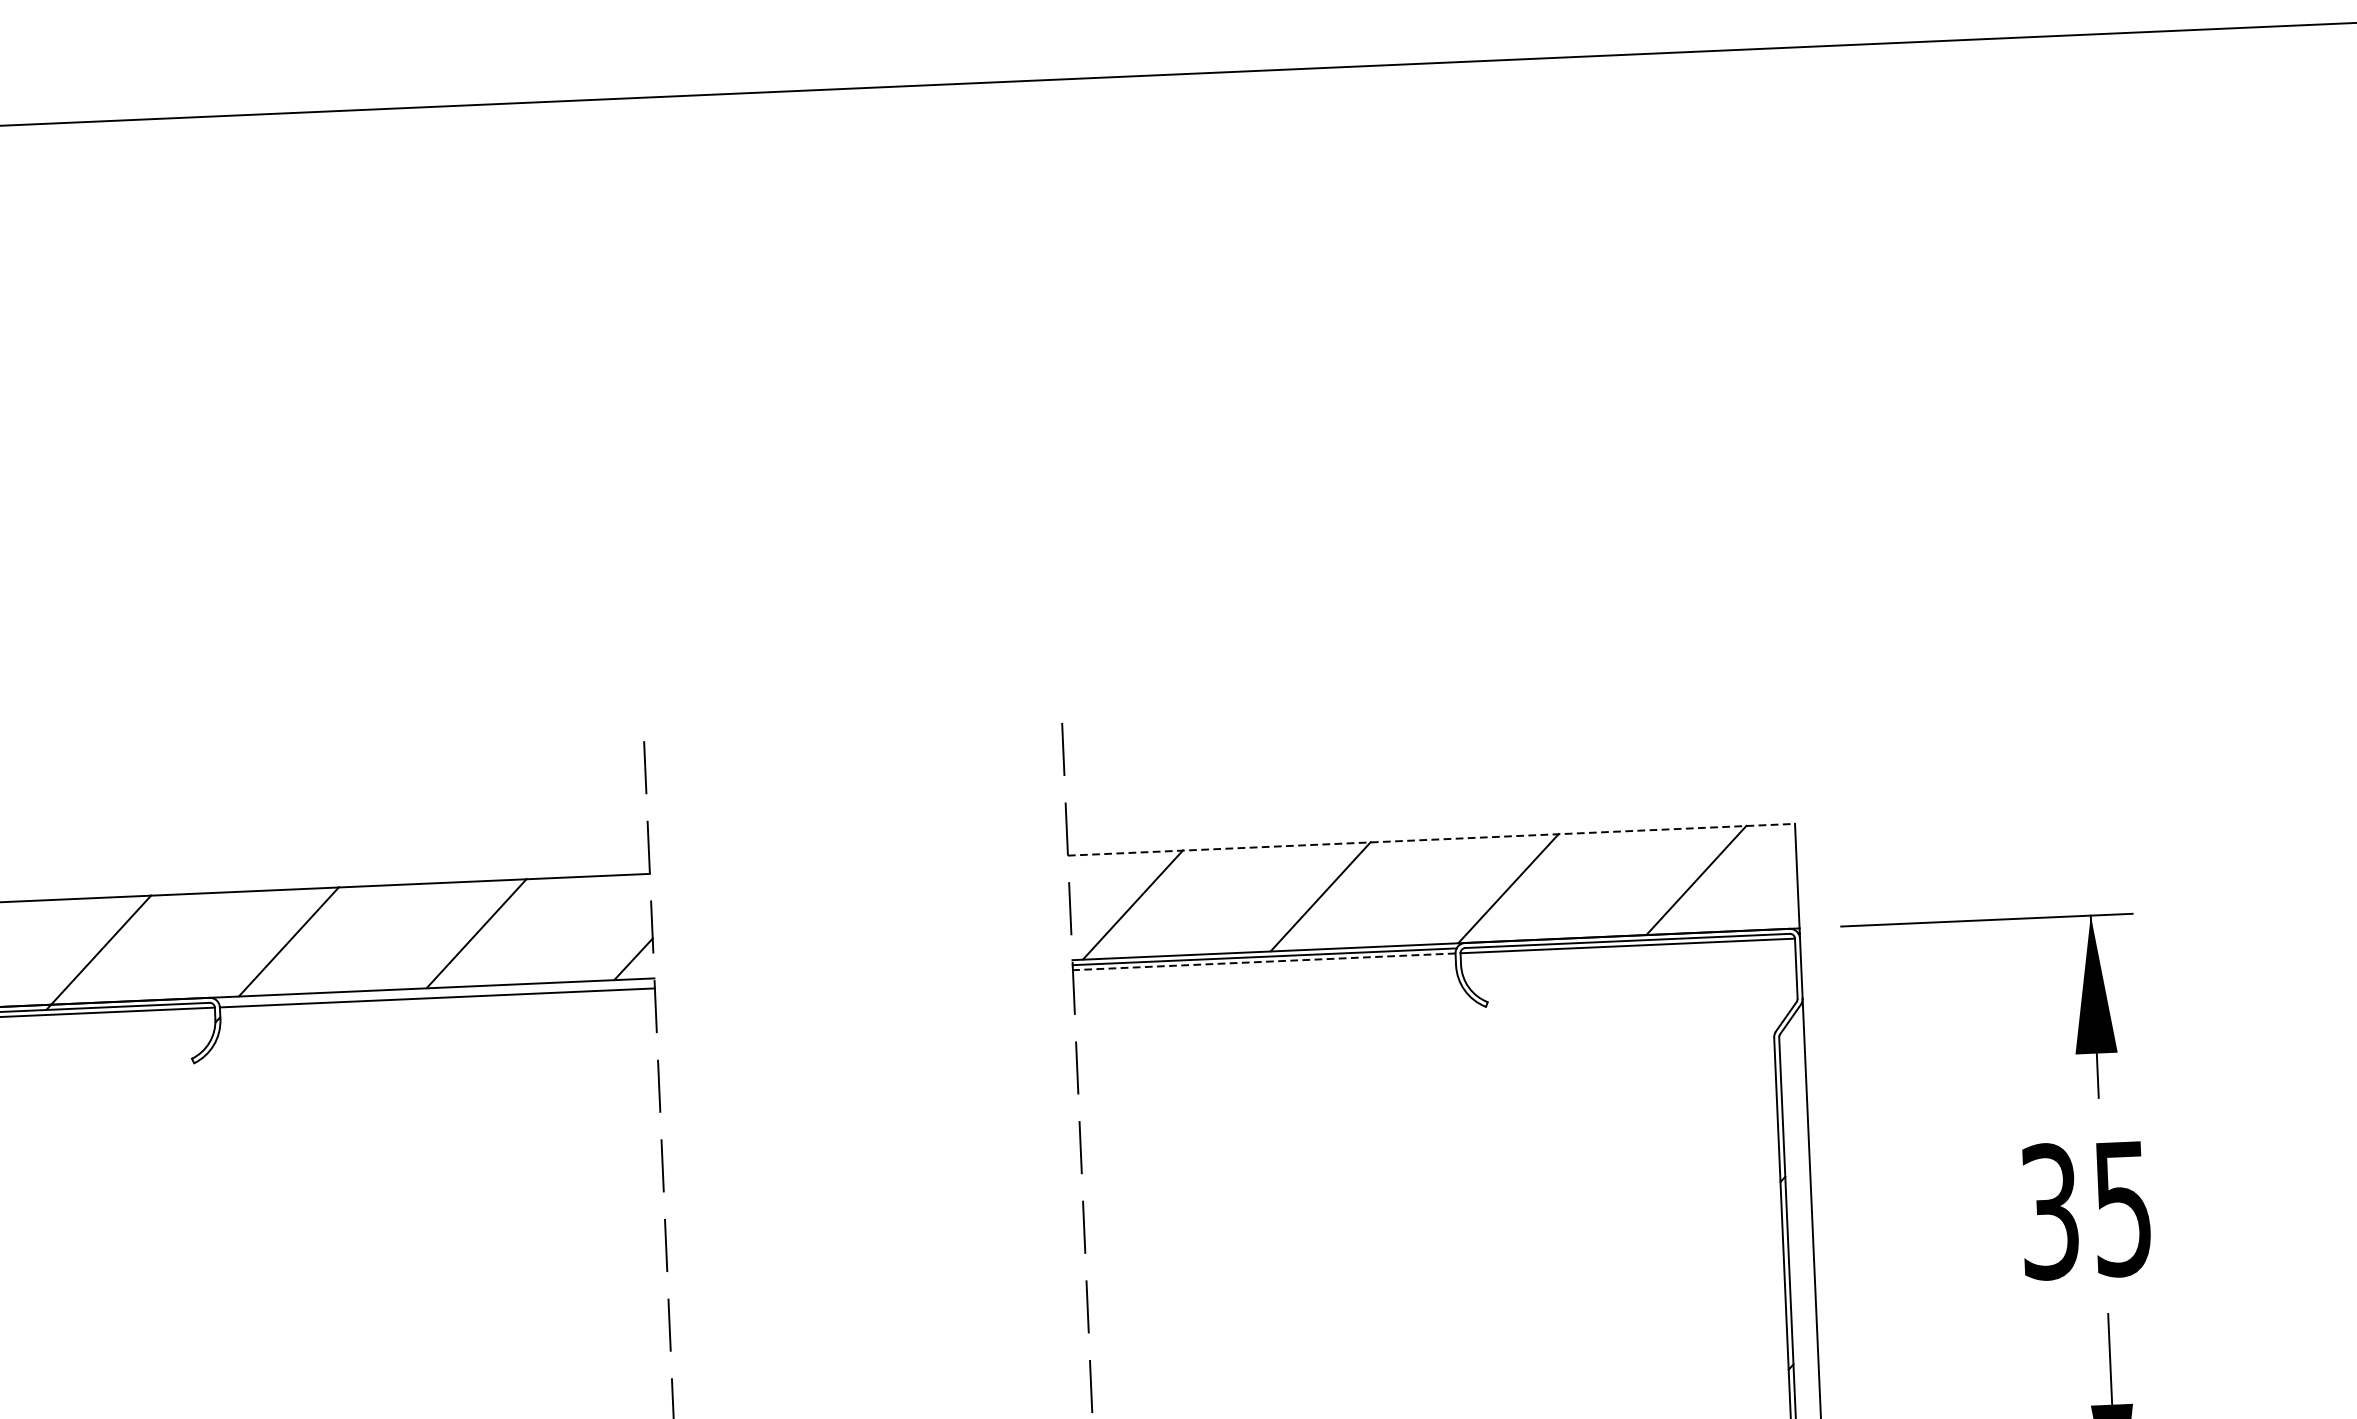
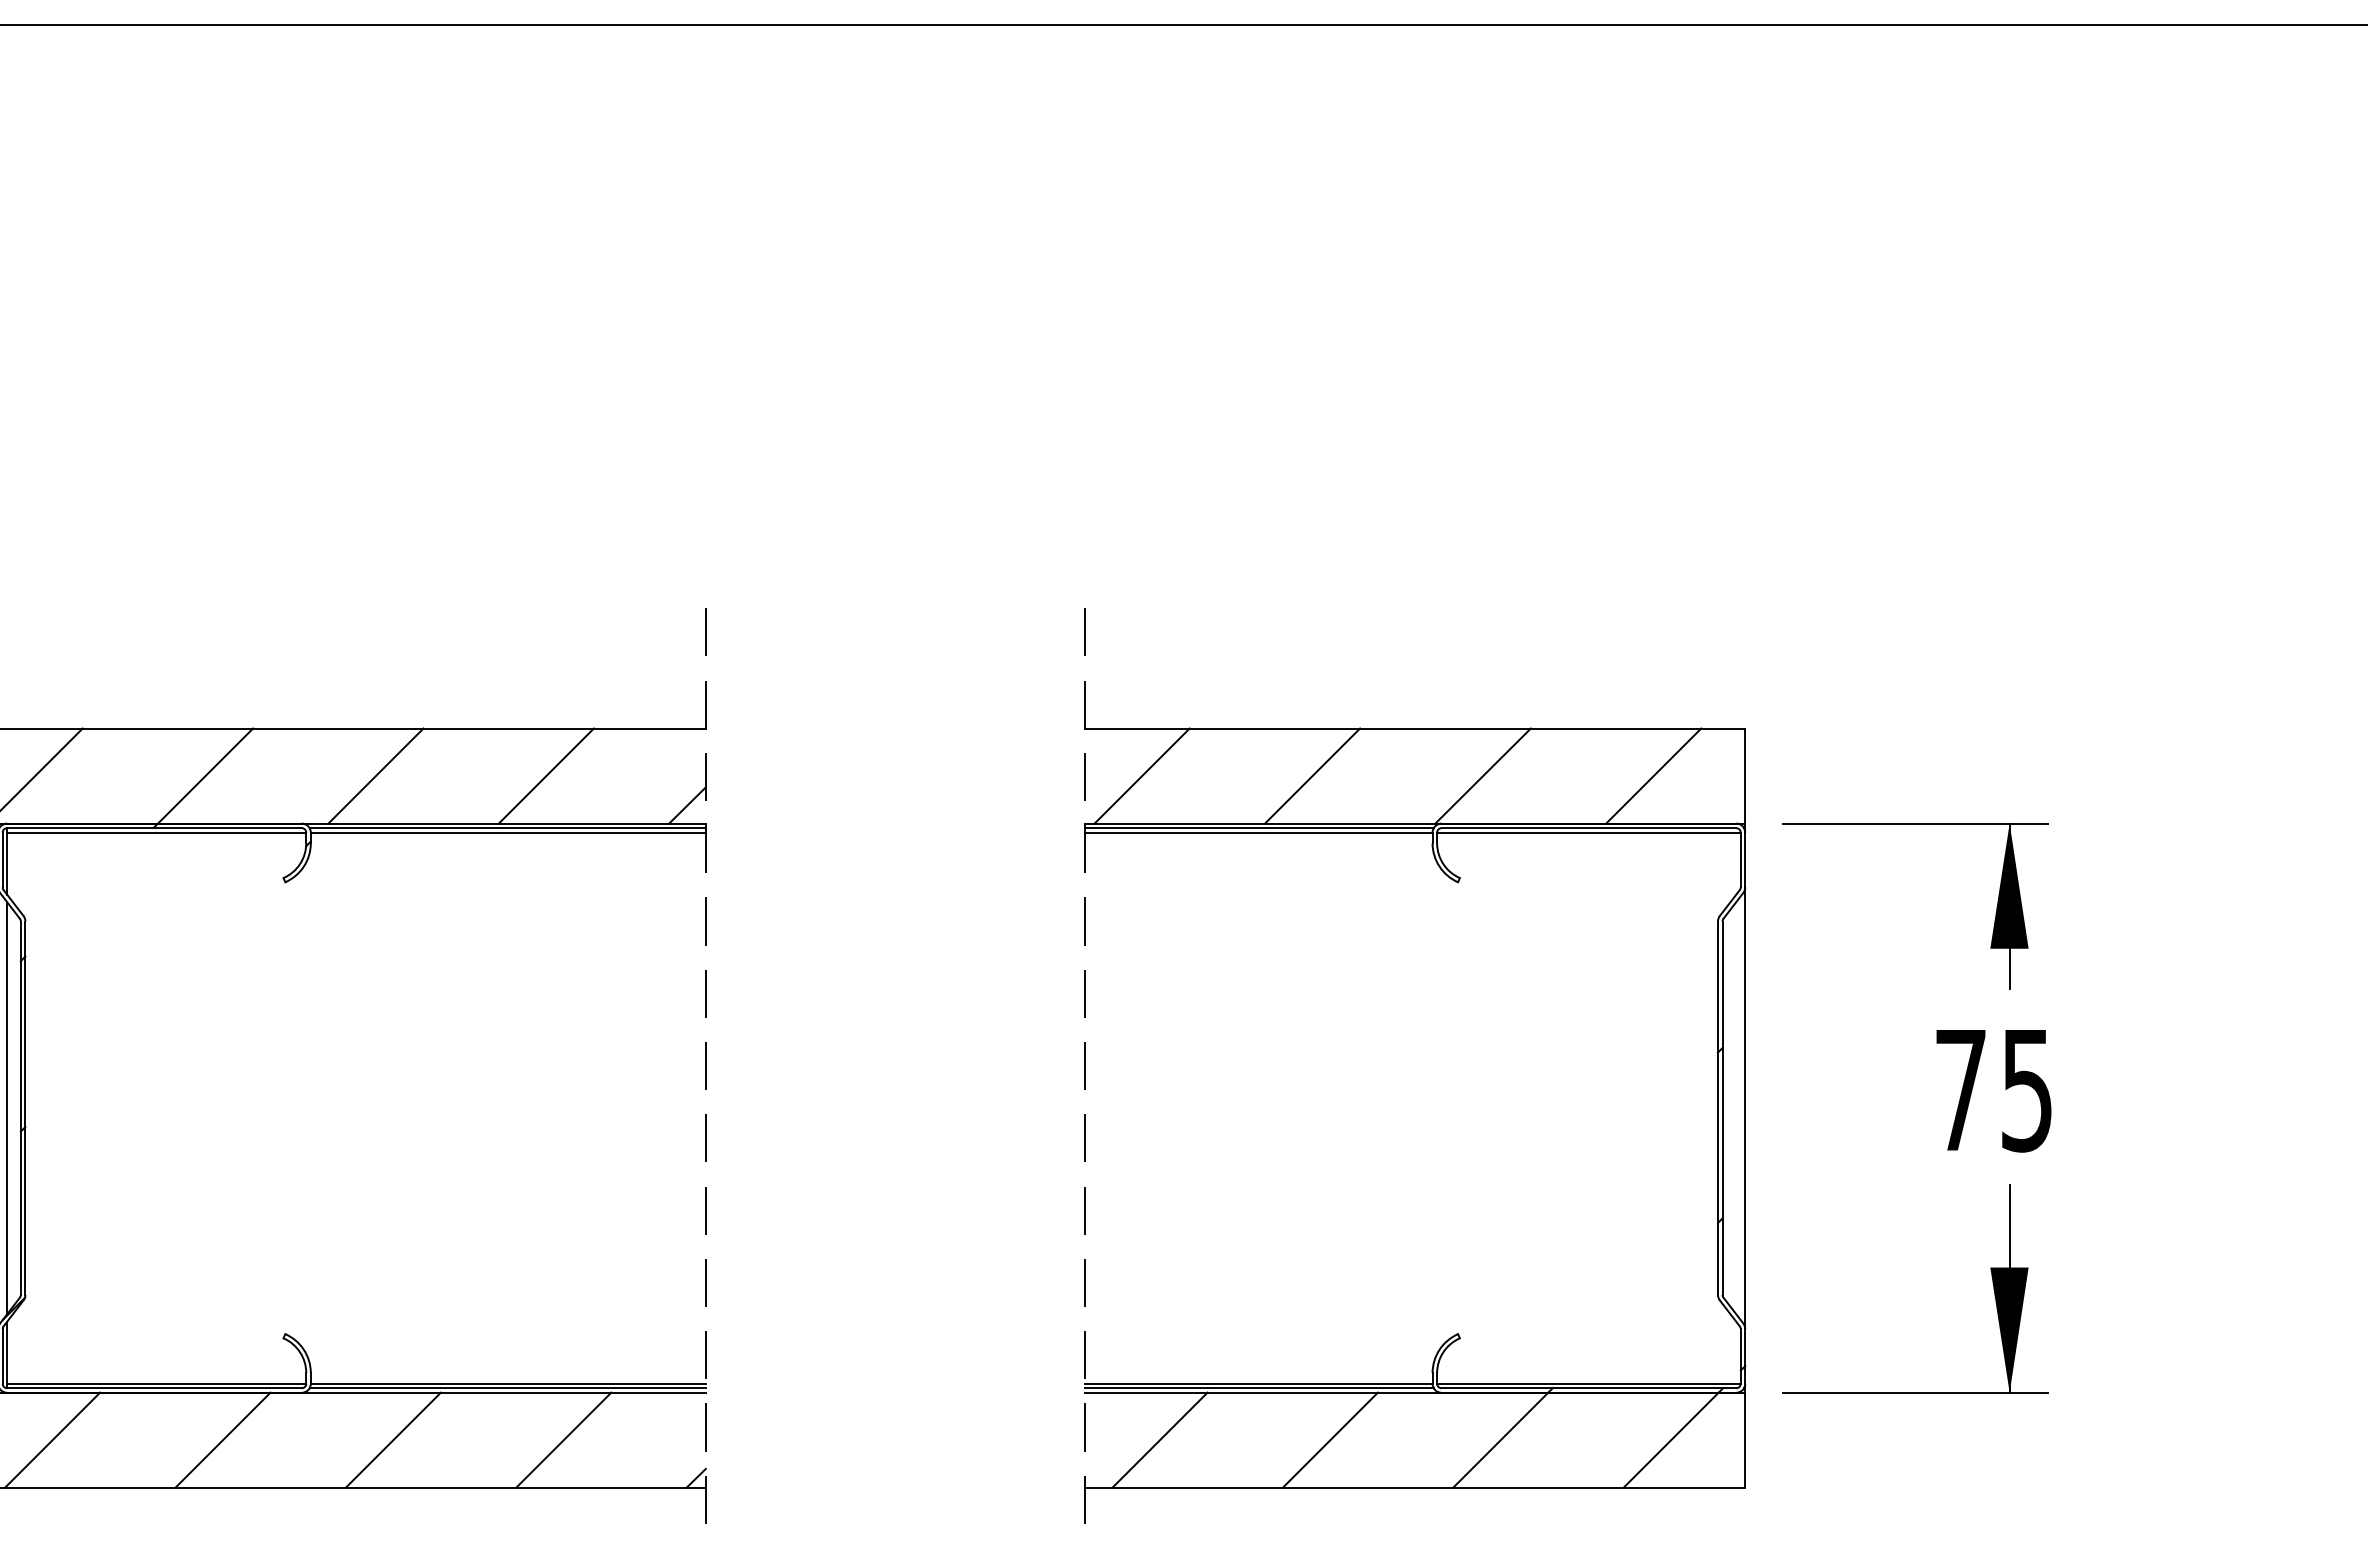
line: (1431, 839) -> (1415, 728), dashed -> solid
line: (1263, 961) -> (1258, 832), dashed -> solid
line: (436, 993) -> (507, 828), added
text: (2049, 1210) -> (1960, 1089), 35 -> 75

